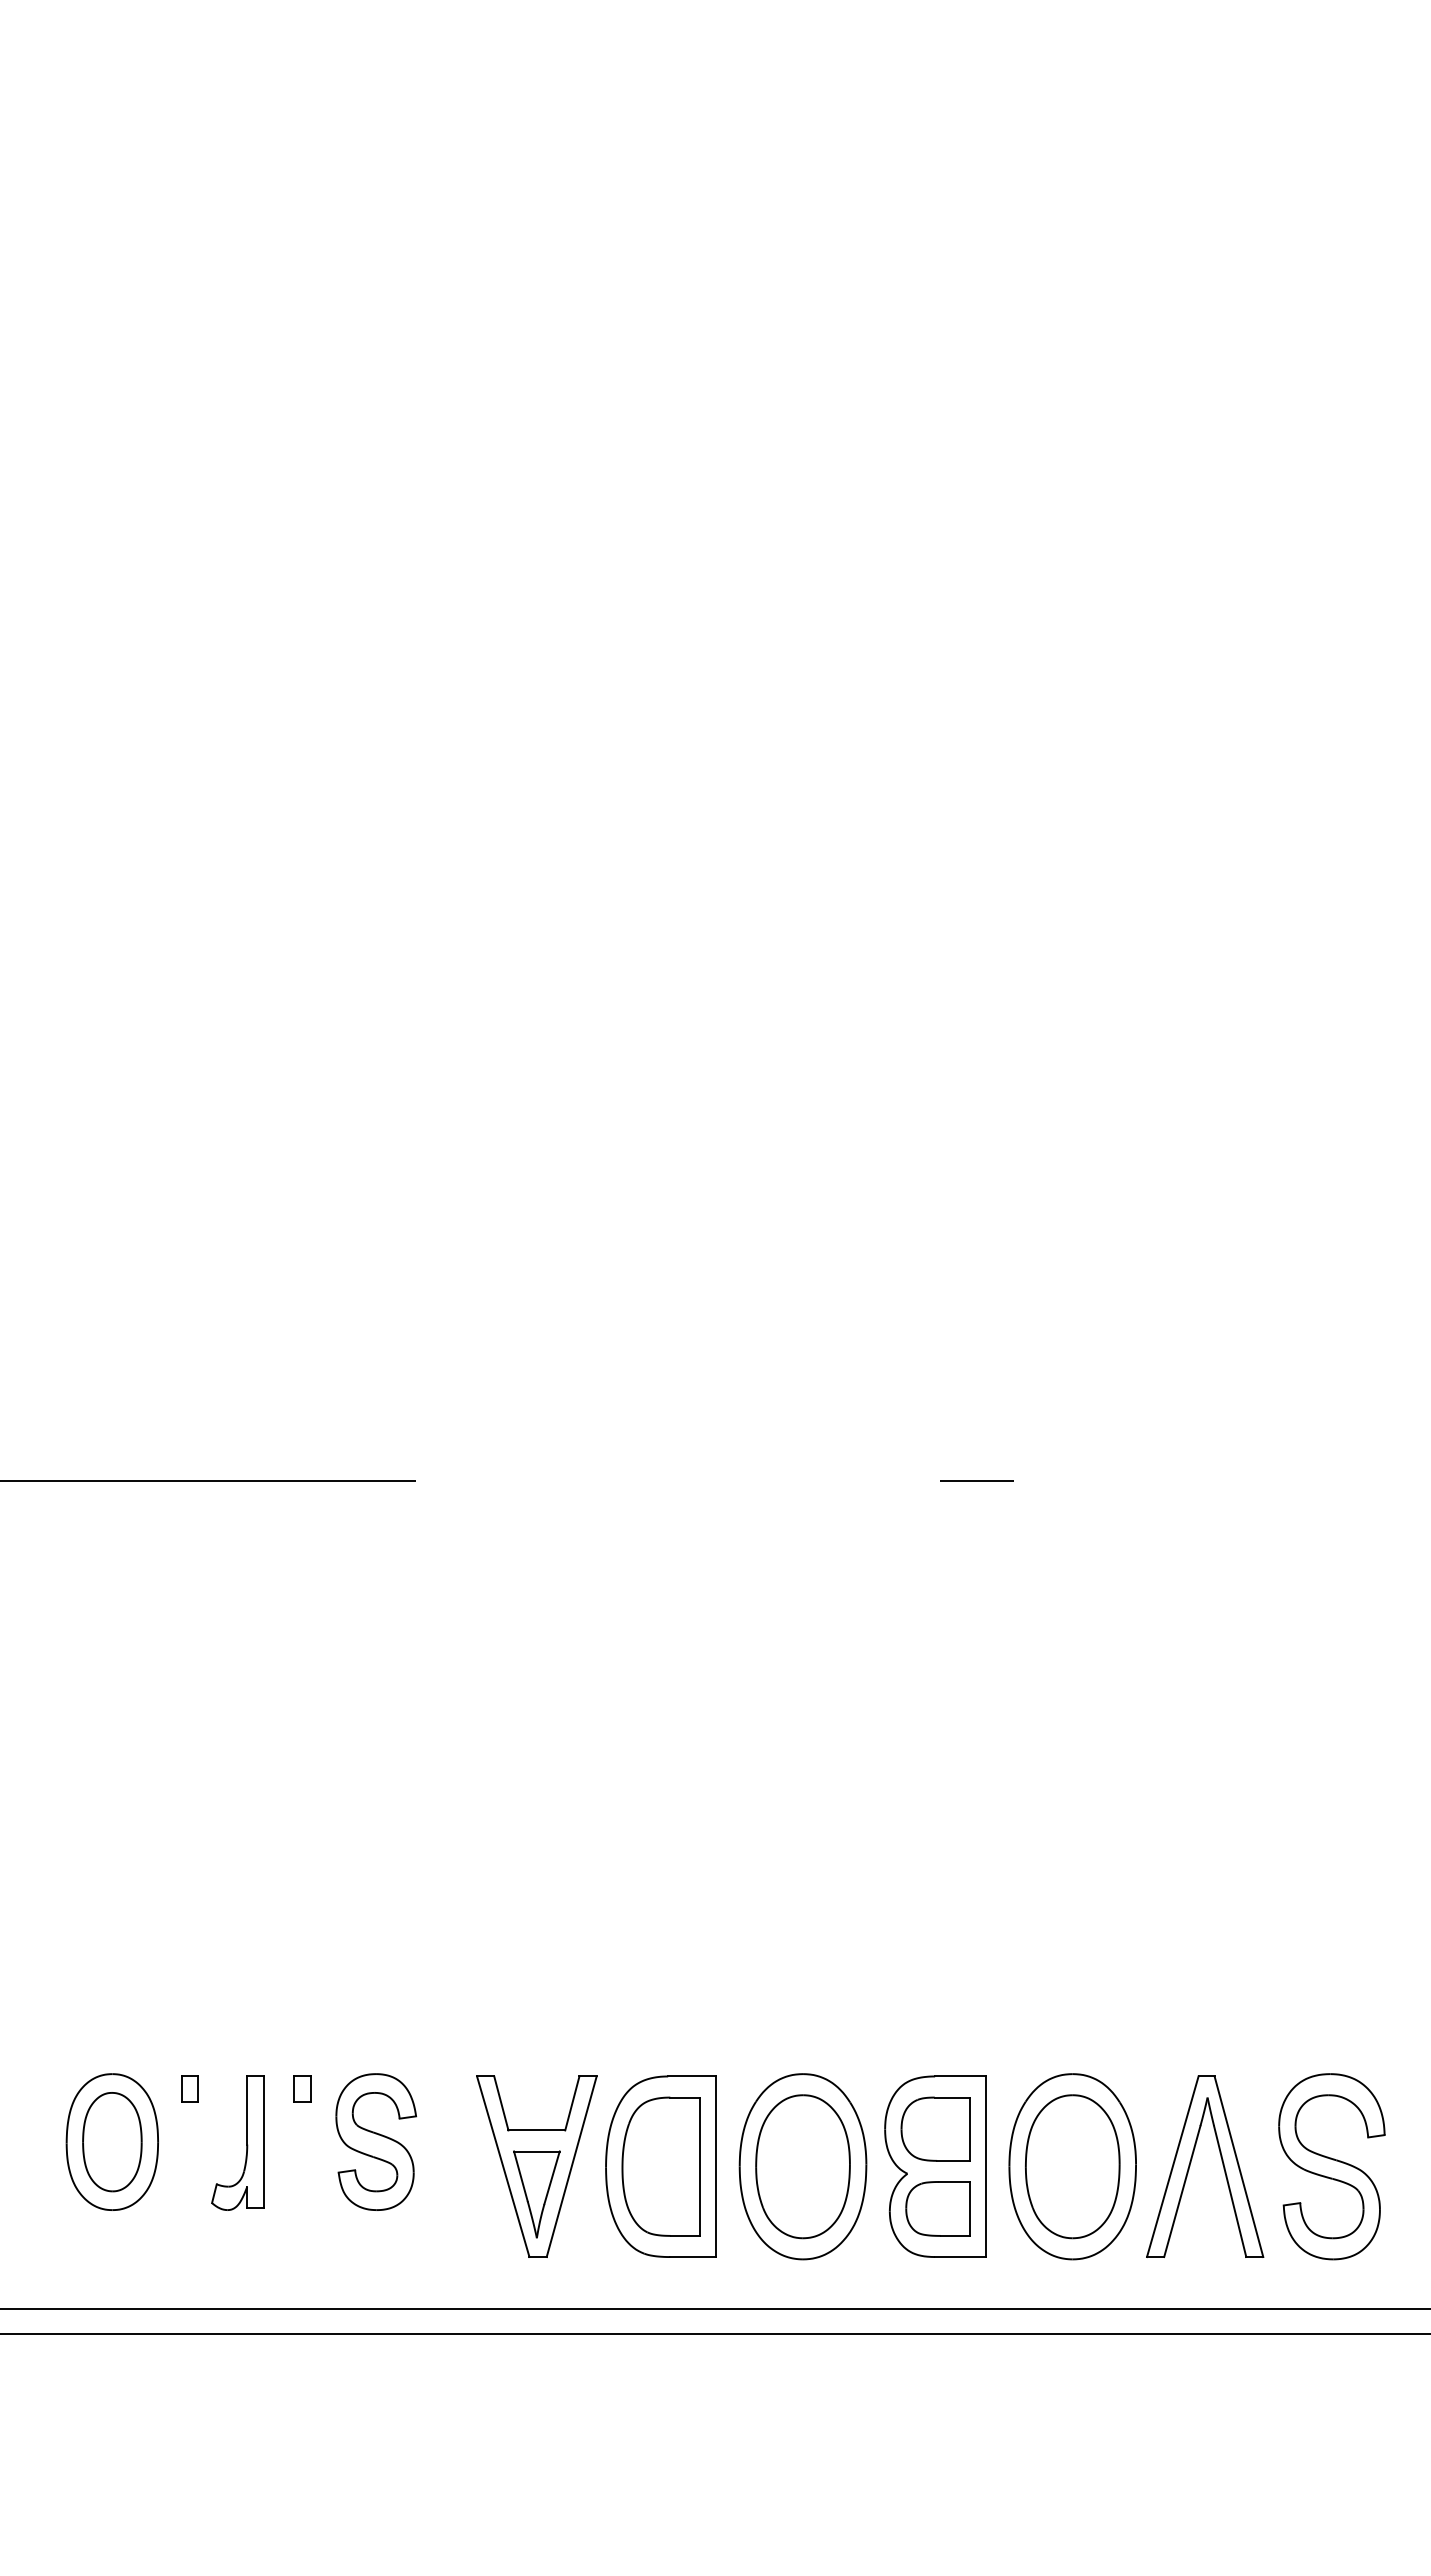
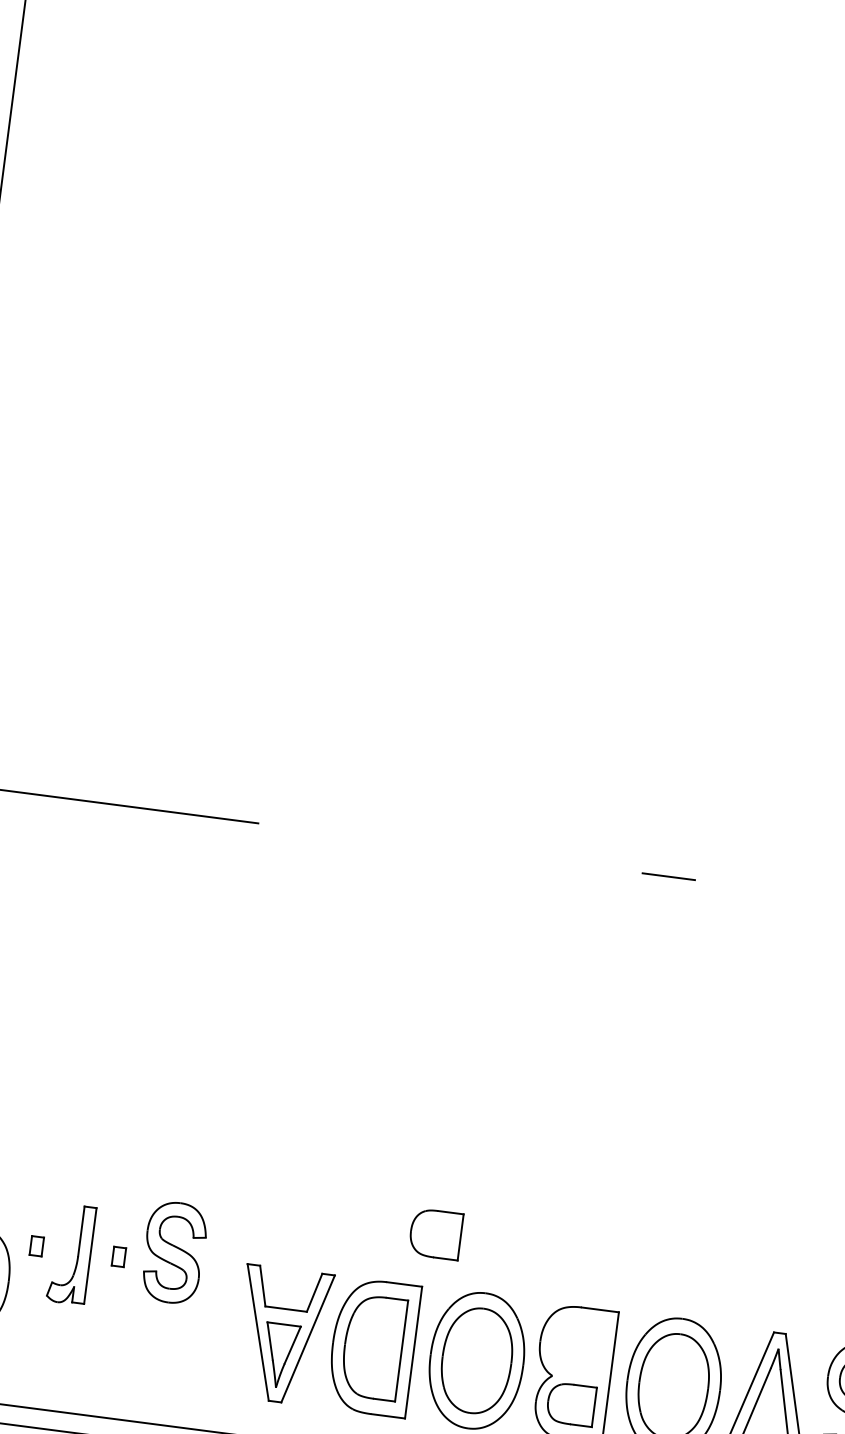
part: (935, 2128) -> (435, 1233), moved
part: (375, 2141) -> (173, 1252), moved
part: (246, 2142) -> (77, 1254), moved

